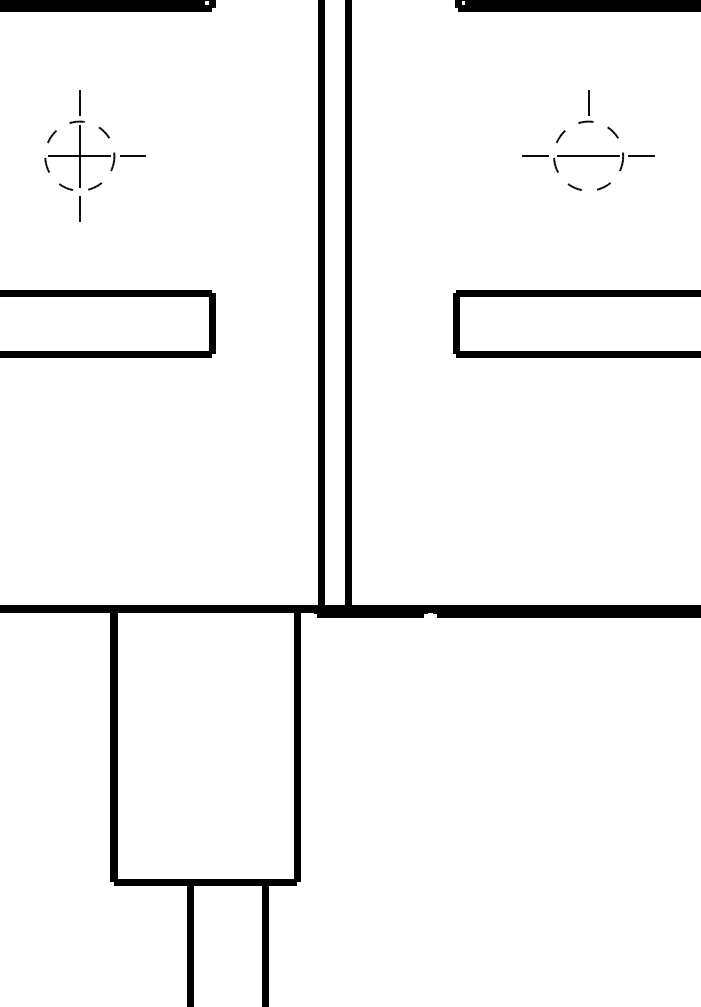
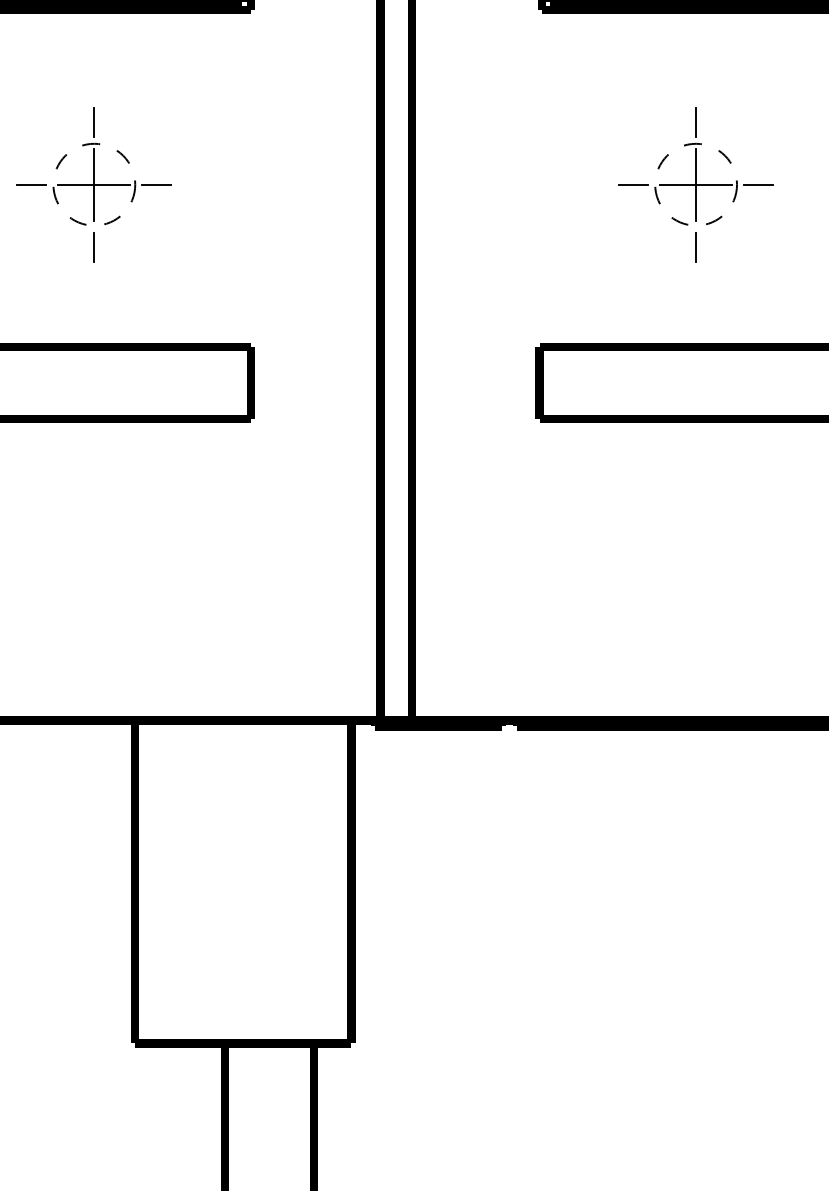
line: (26, 155) -> (31, 184), added
line: (588, 155) -> (696, 184), added
line: (588, 209) -> (695, 247), added

